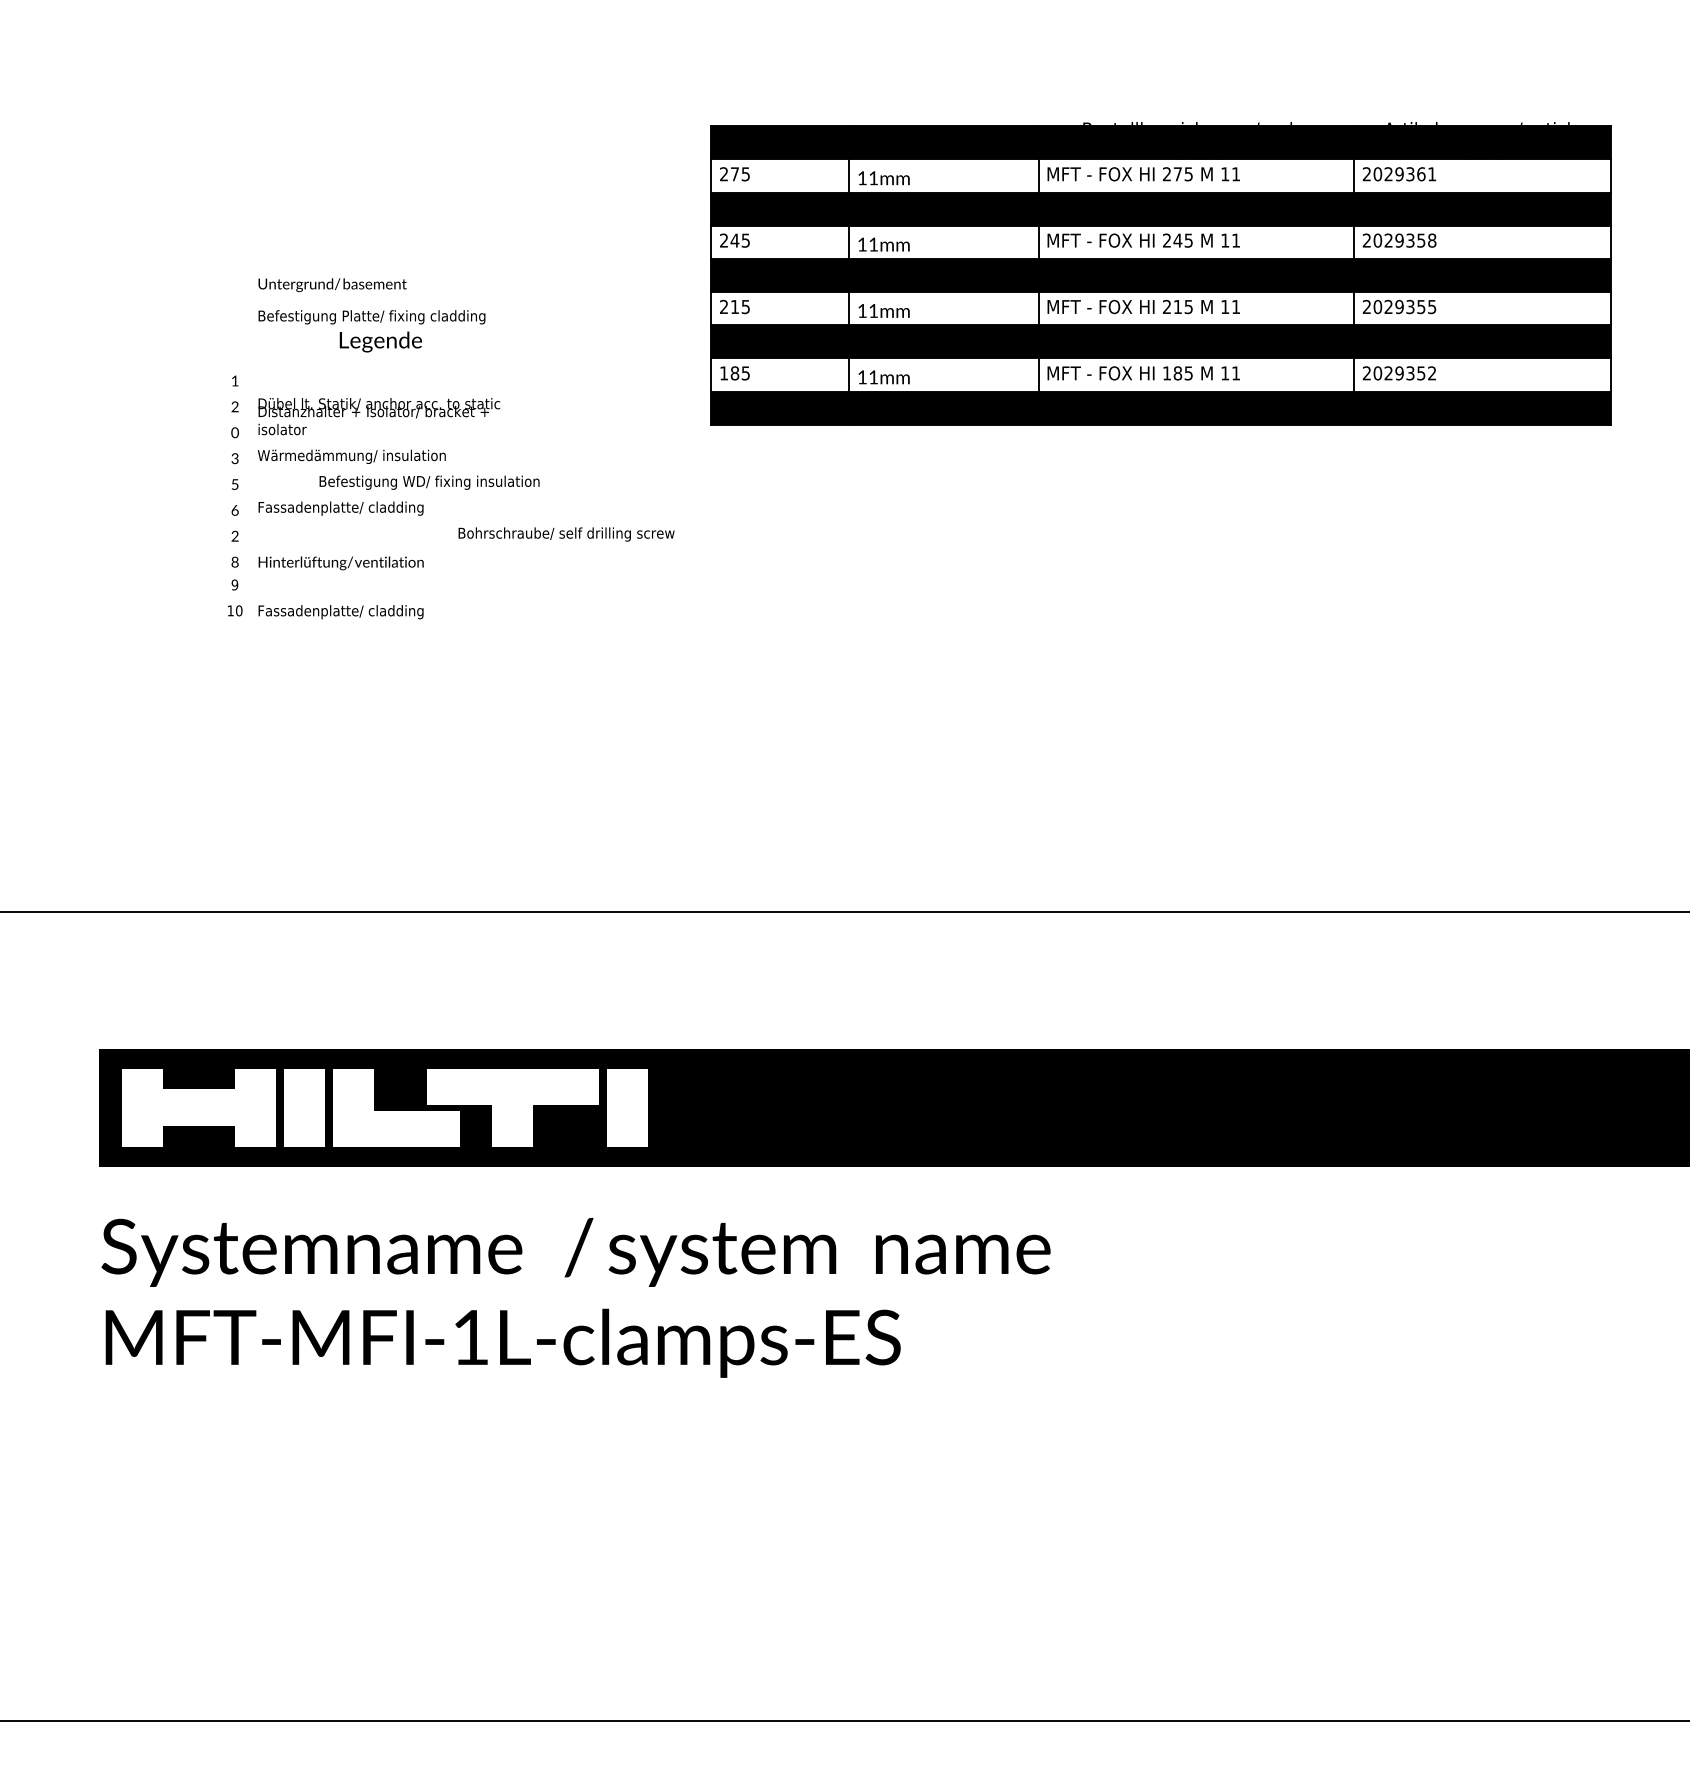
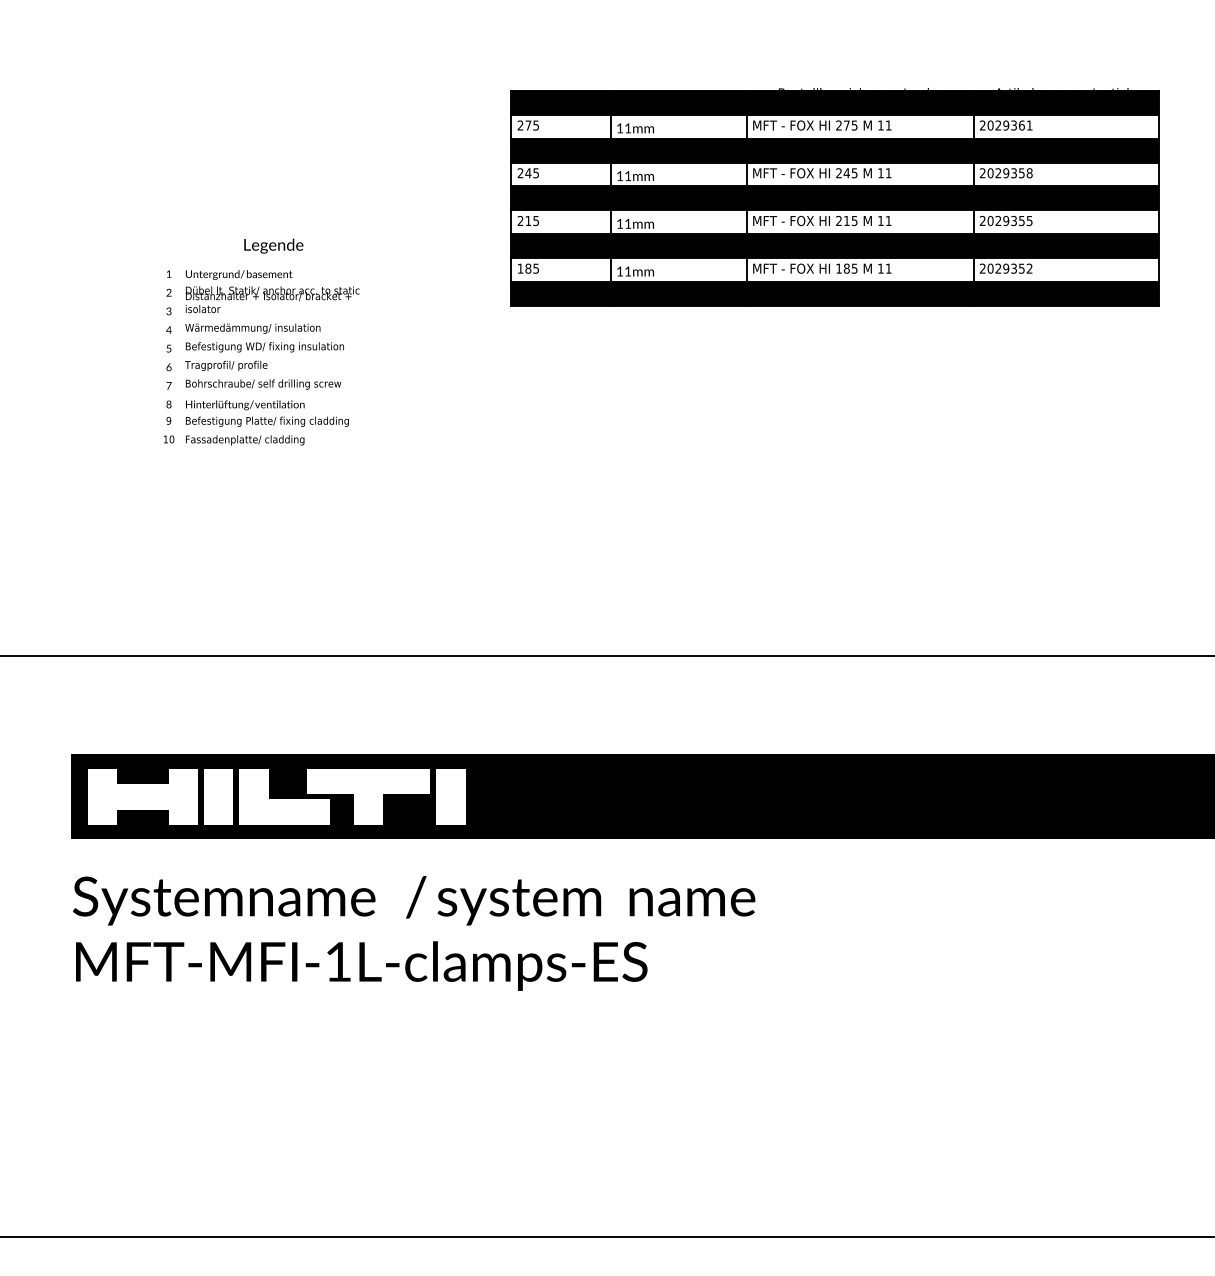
text: (332, 285) -> (239, 275), moved
text: (371, 317) -> (267, 421), moved
text: (234, 432) -> (168, 311), 0 -> 3
text: (234, 458) -> (168, 329), 3 -> 4
text: (429, 482) -> (264, 347), moved
text: (340, 508) -> (244, 365), Fassadenplatte/ cladding -> Tragprofil/ profile
text: (566, 534) -> (263, 384), moved
text: (234, 535) -> (168, 385), 2 -> 7

